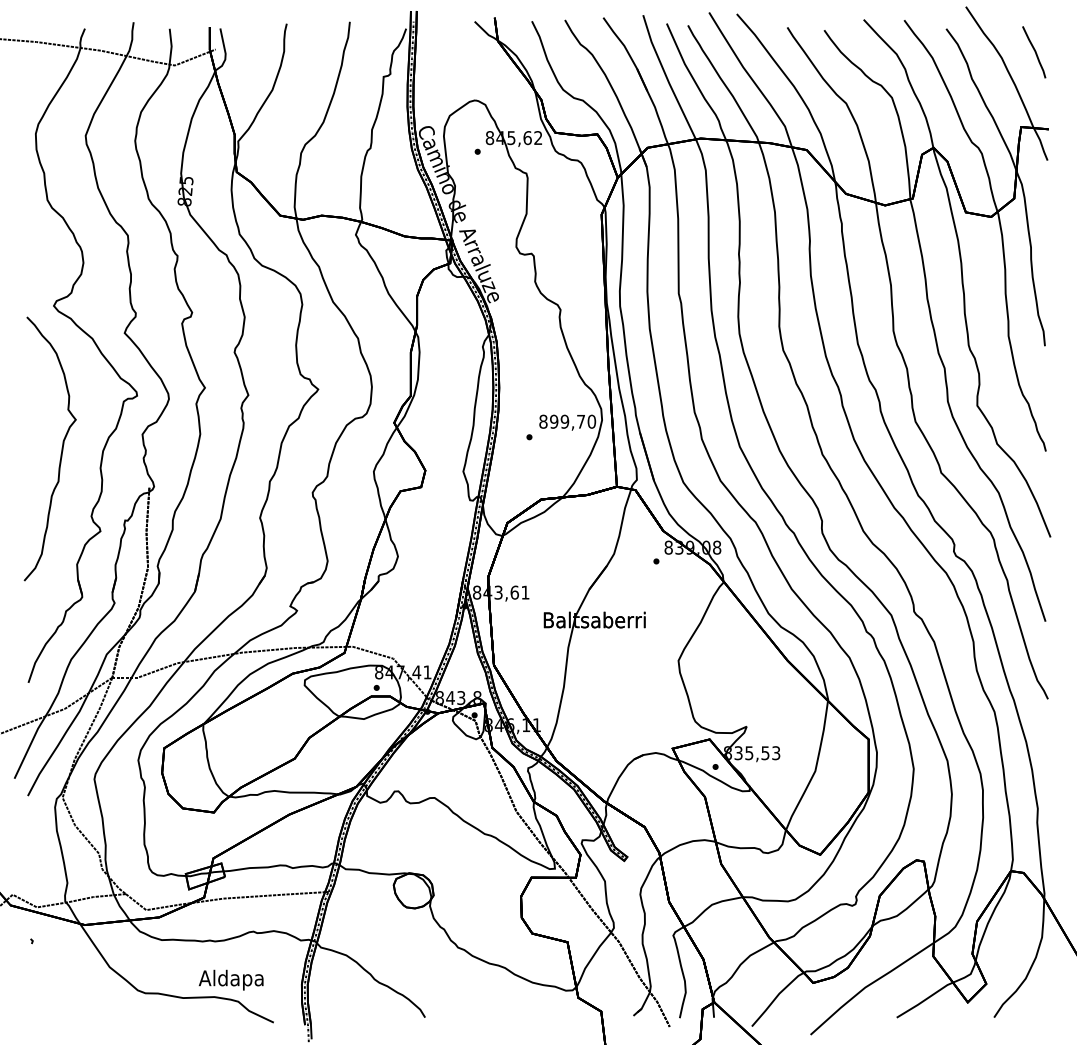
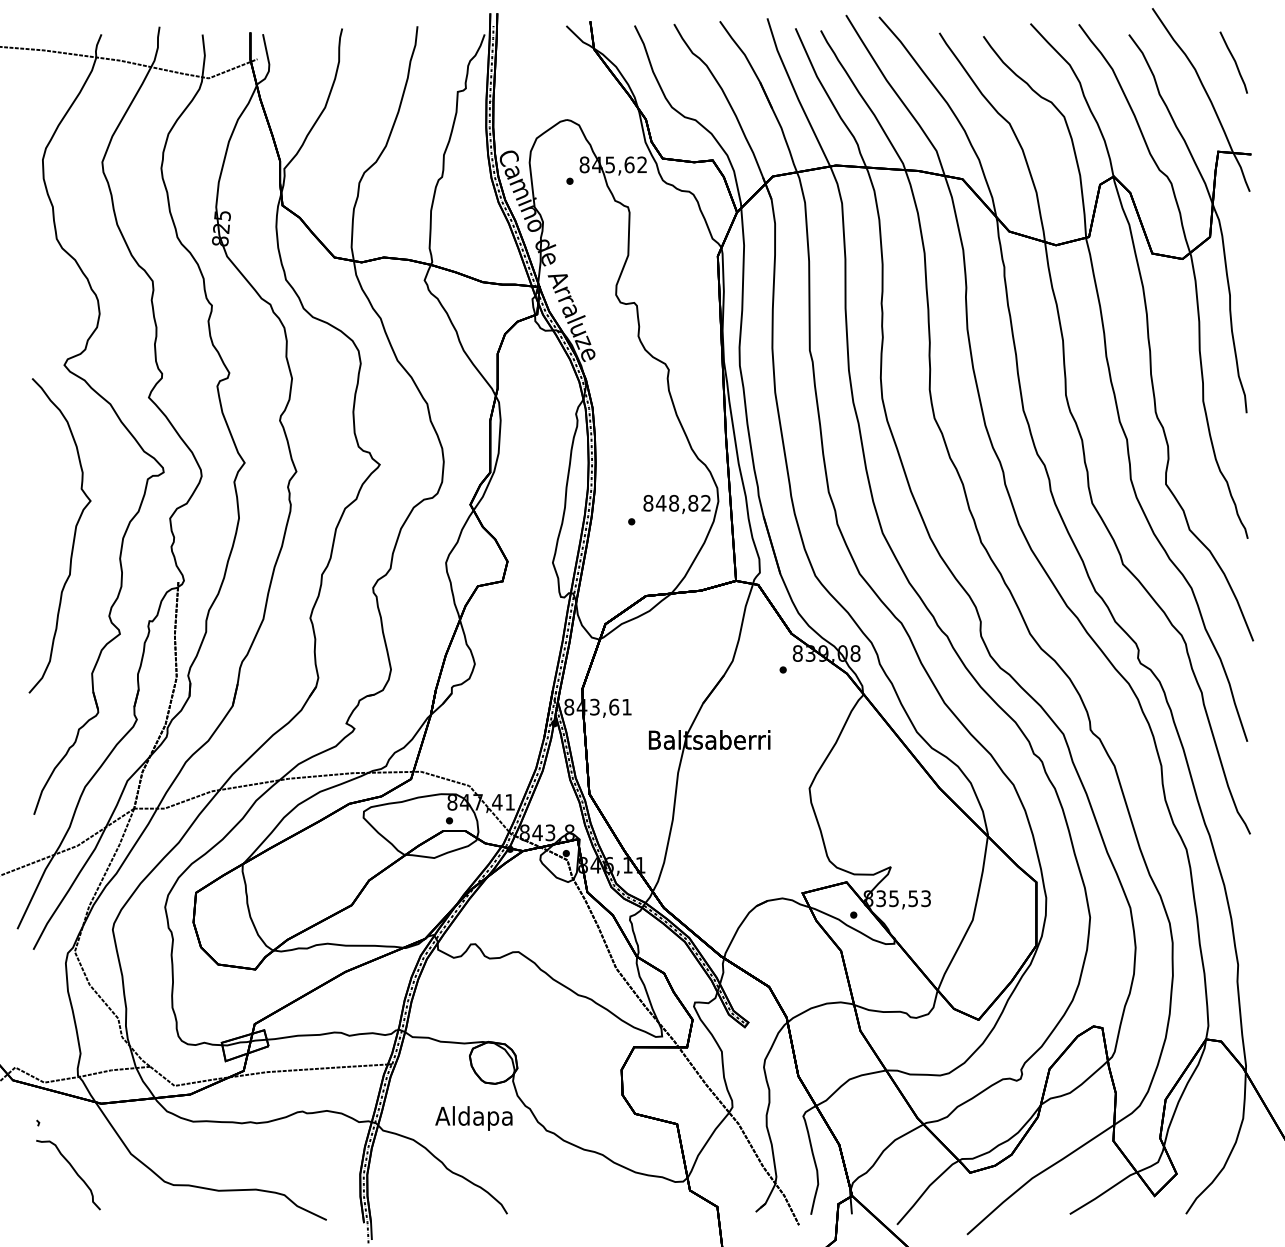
text: (572, 421) -> (683, 502), 899,70 -> 848,82
text: (230, 980) -> (473, 1118), moved
curve: (61, 981) -> (73, 1170), added

